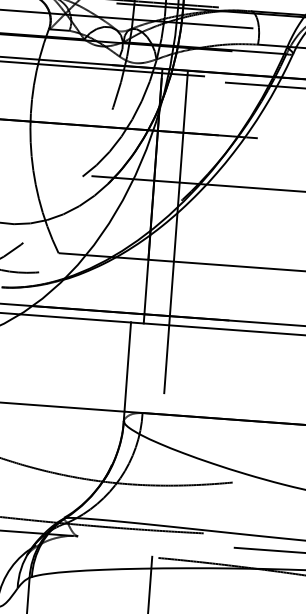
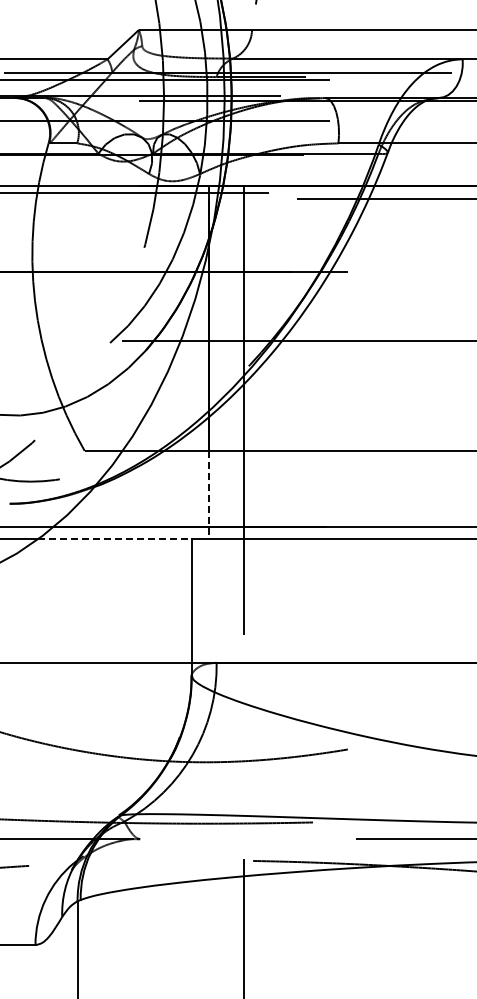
line: (146, 291) -> (209, 495), solid -> dashed
line: (75, 318) -> (114, 539), solid -> dashed

